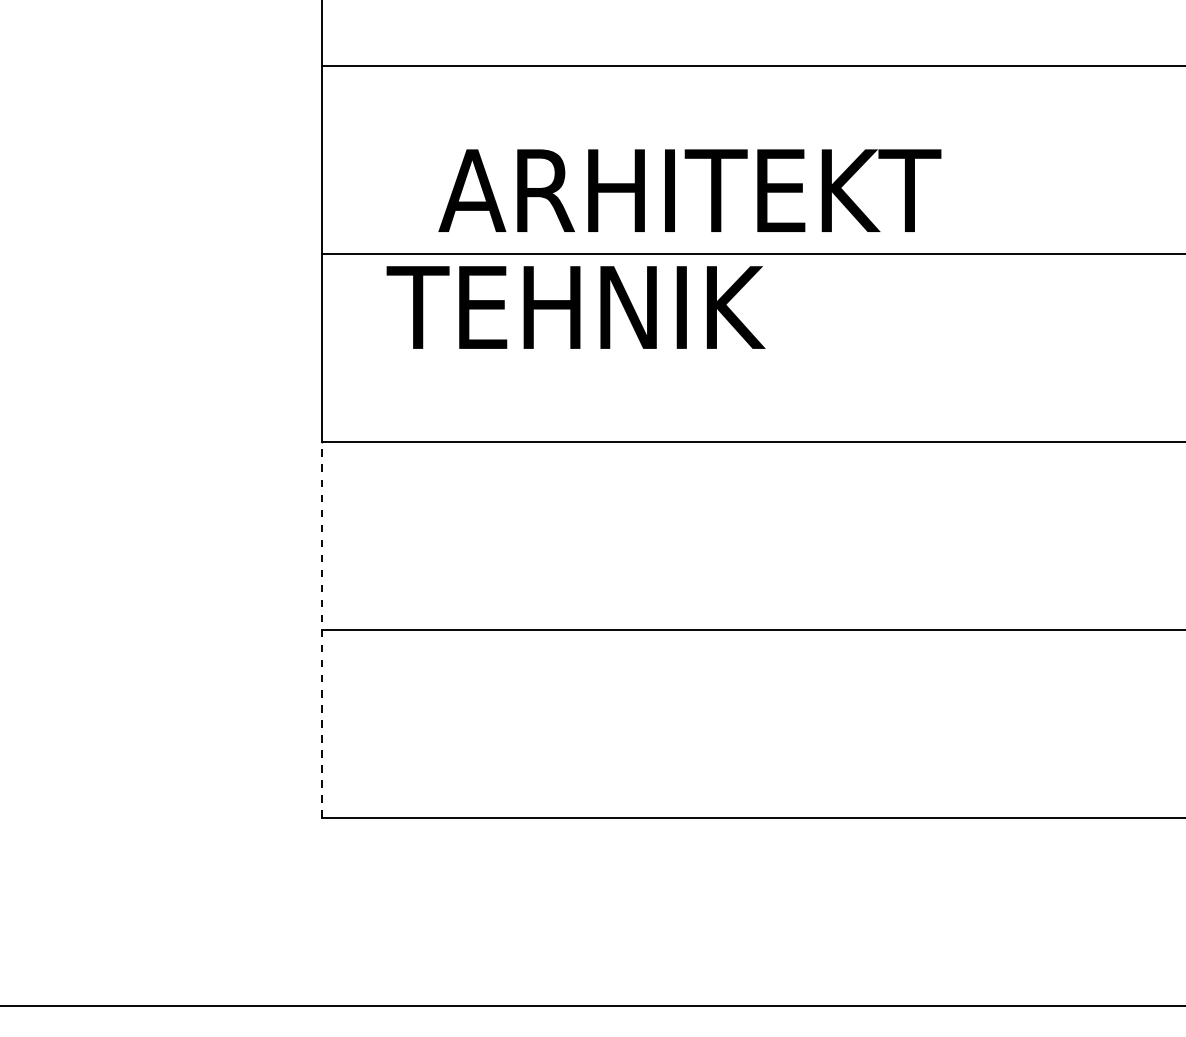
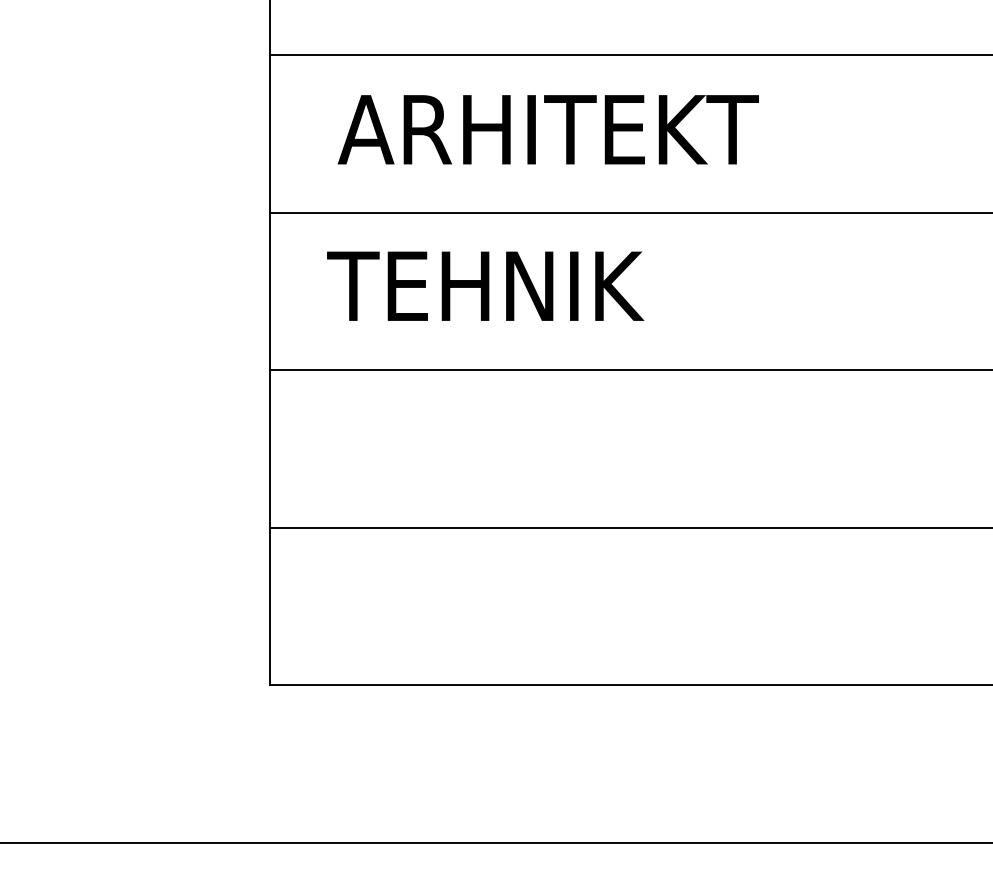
text: (689, 190) -> (548, 129), moved
text: (575, 307) -> (485, 286), moved
line: (322, 629) -> (269, 527), dashed -> solid

